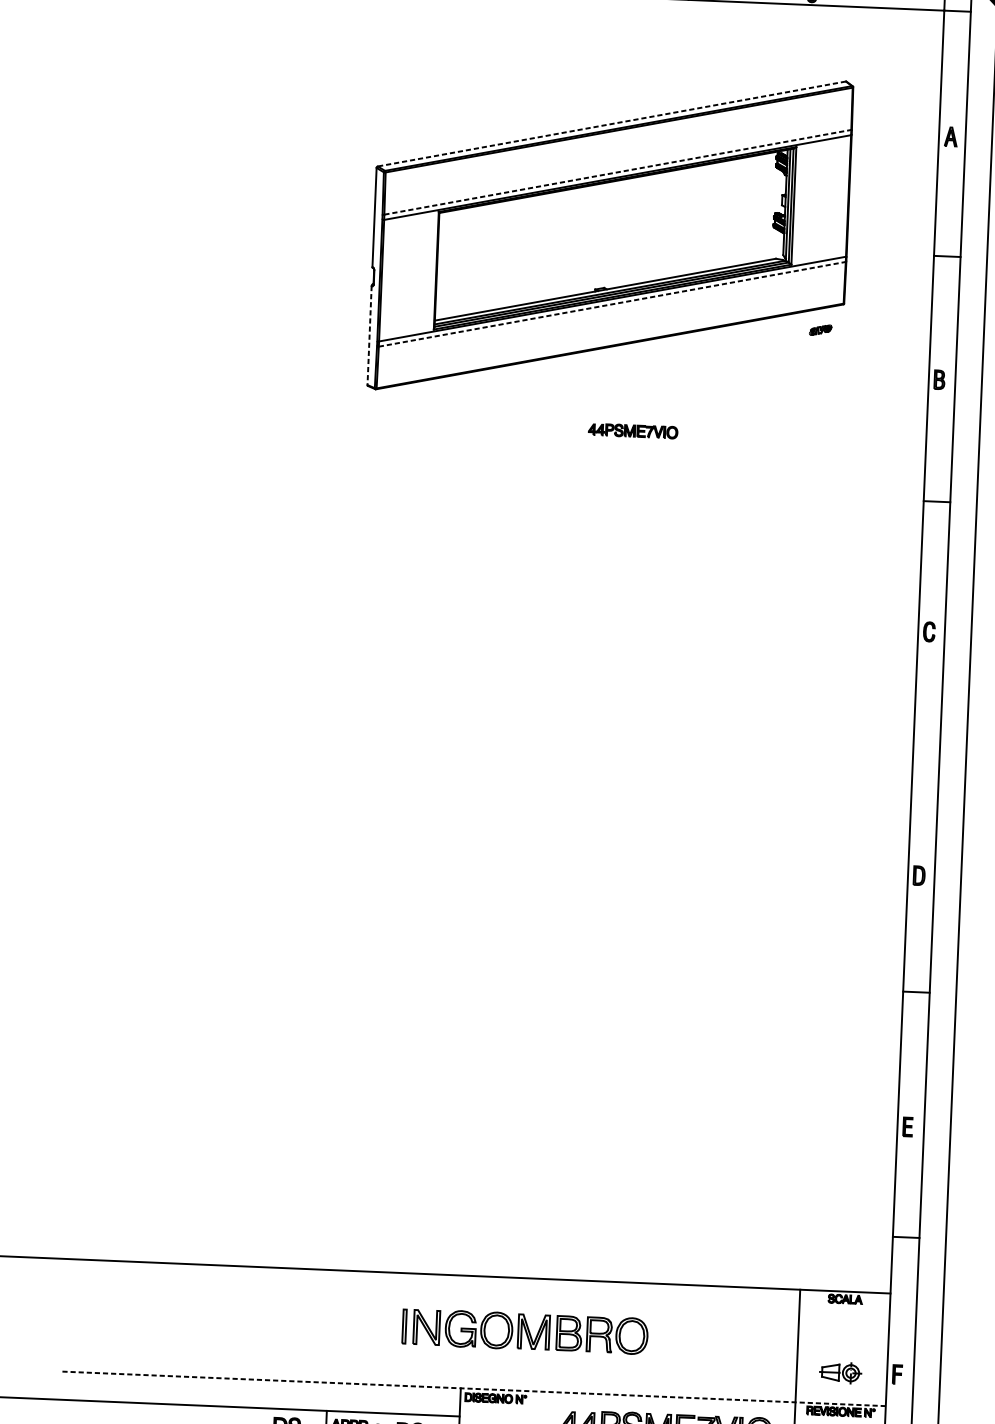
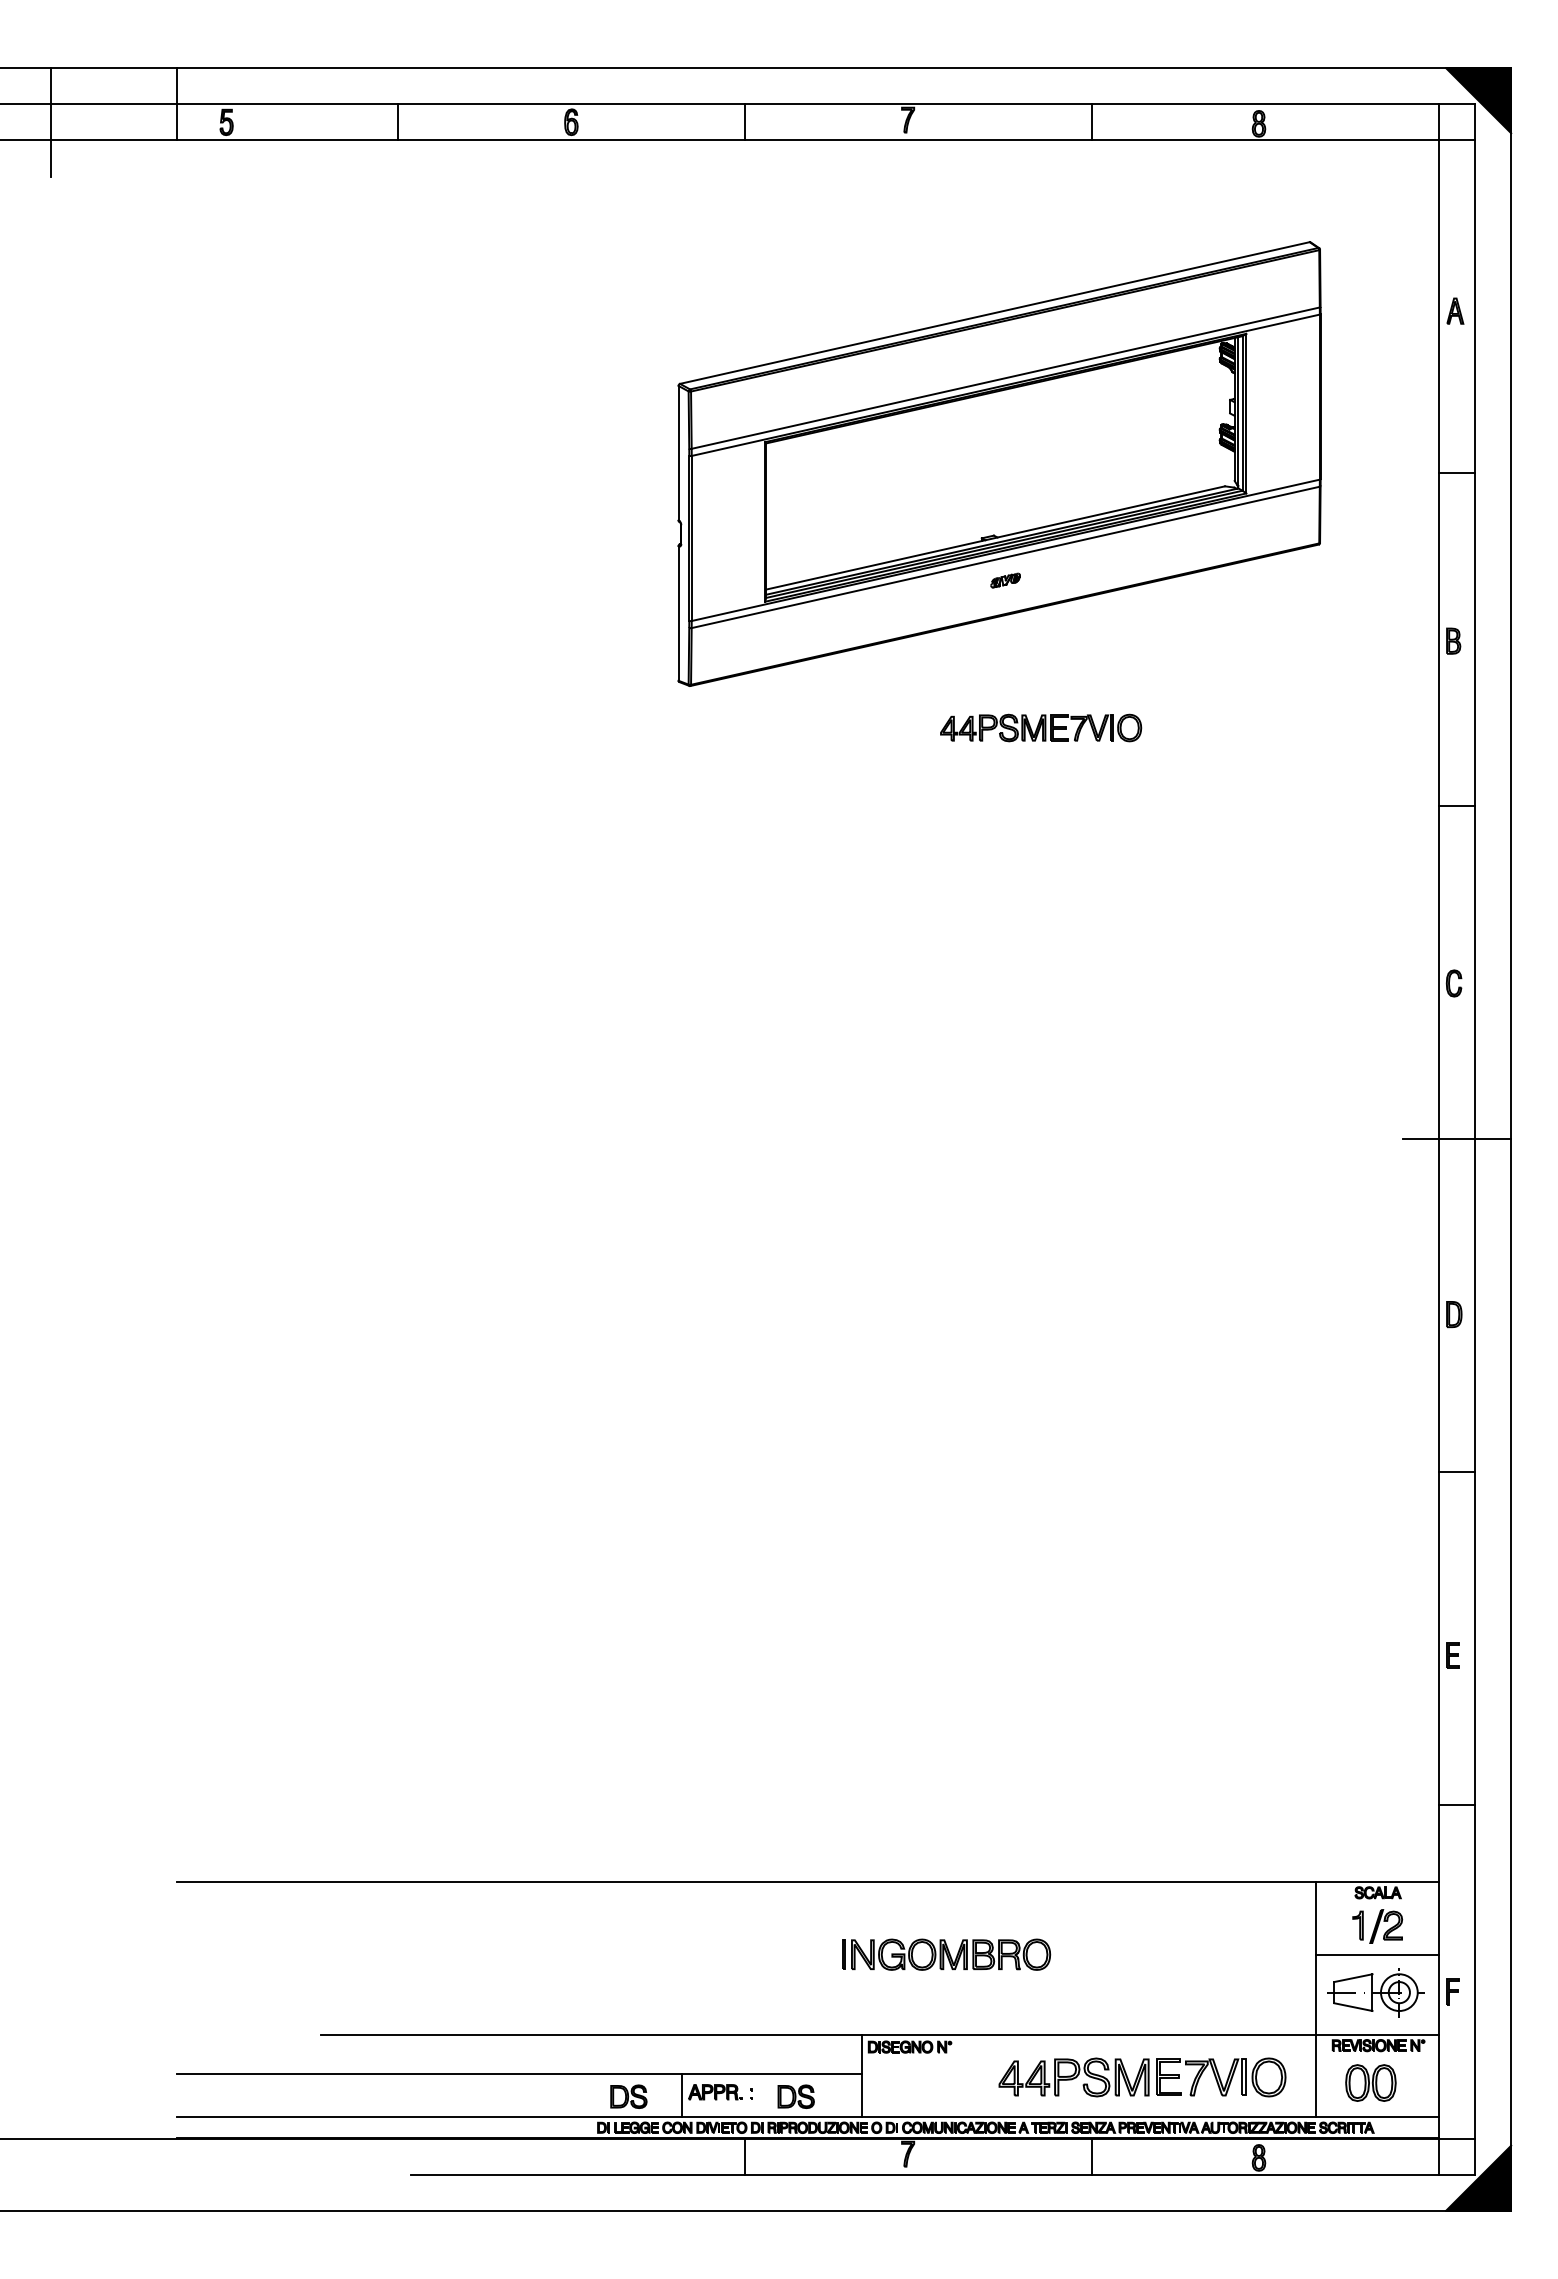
line: (611, 124) -> (994, 313), dashed -> solid
line: (617, 172) -> (1005, 378), dashed -> solid
line: (612, 304) -> (1005, 557), dashed -> solid
part: (820, 330) -> (1005, 580), moved
line: (369, 335) -> (678, 613), dashed -> solid
part: (633, 430) -> (1041, 727), size x1.67
line: (926, 746) -> (1456, 1139), added
part: (843, 1324) -> (1377, 1926), added
part: (525, 1331) -> (946, 1954), size x0.62
line: (842, 1345) -> (1377, 1955), added
part: (840, 1372) -> (1375, 1992), size x1.67
line: (474, 1389) -> (880, 2035), dashed -> solid

